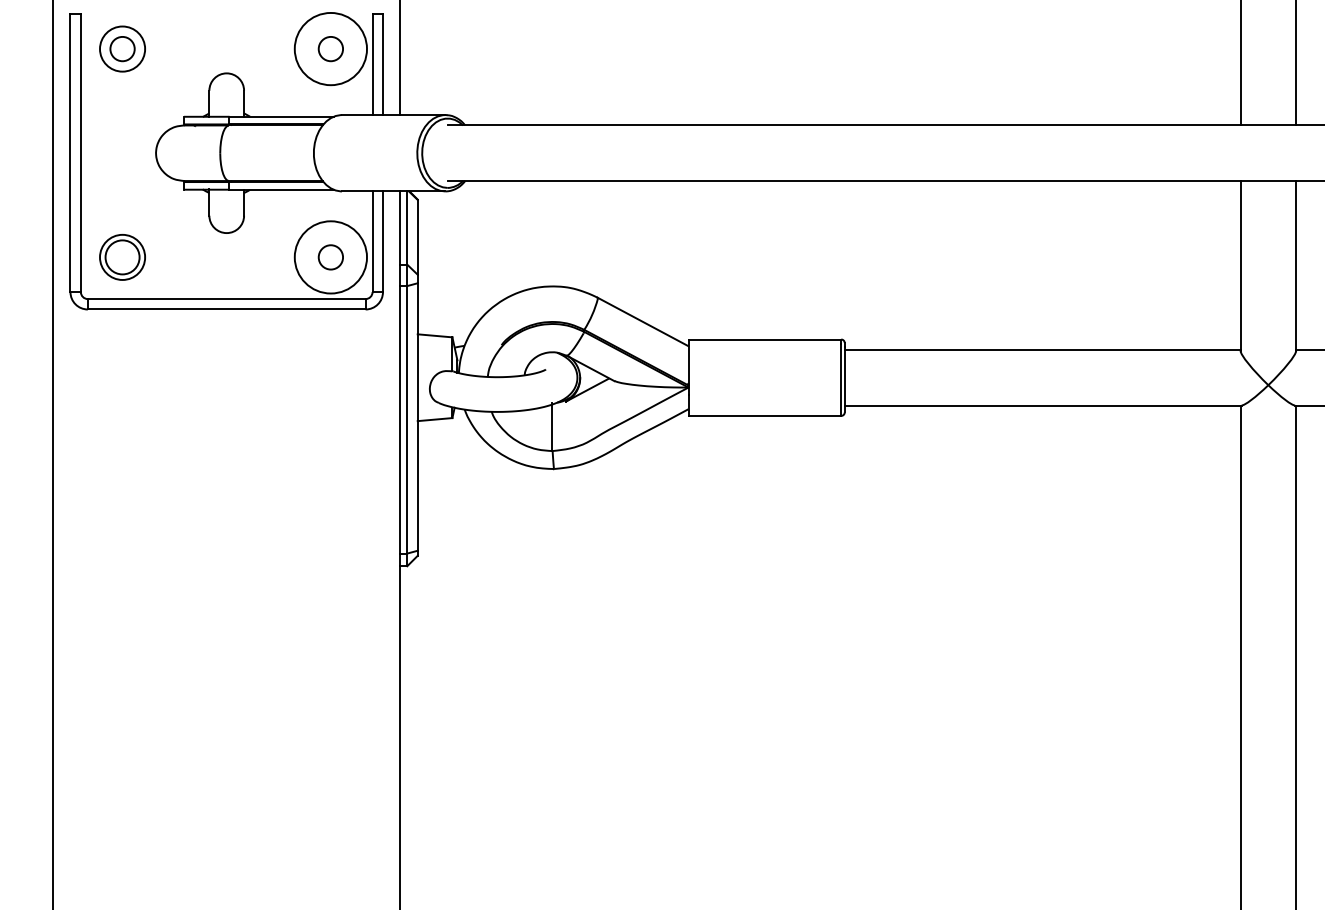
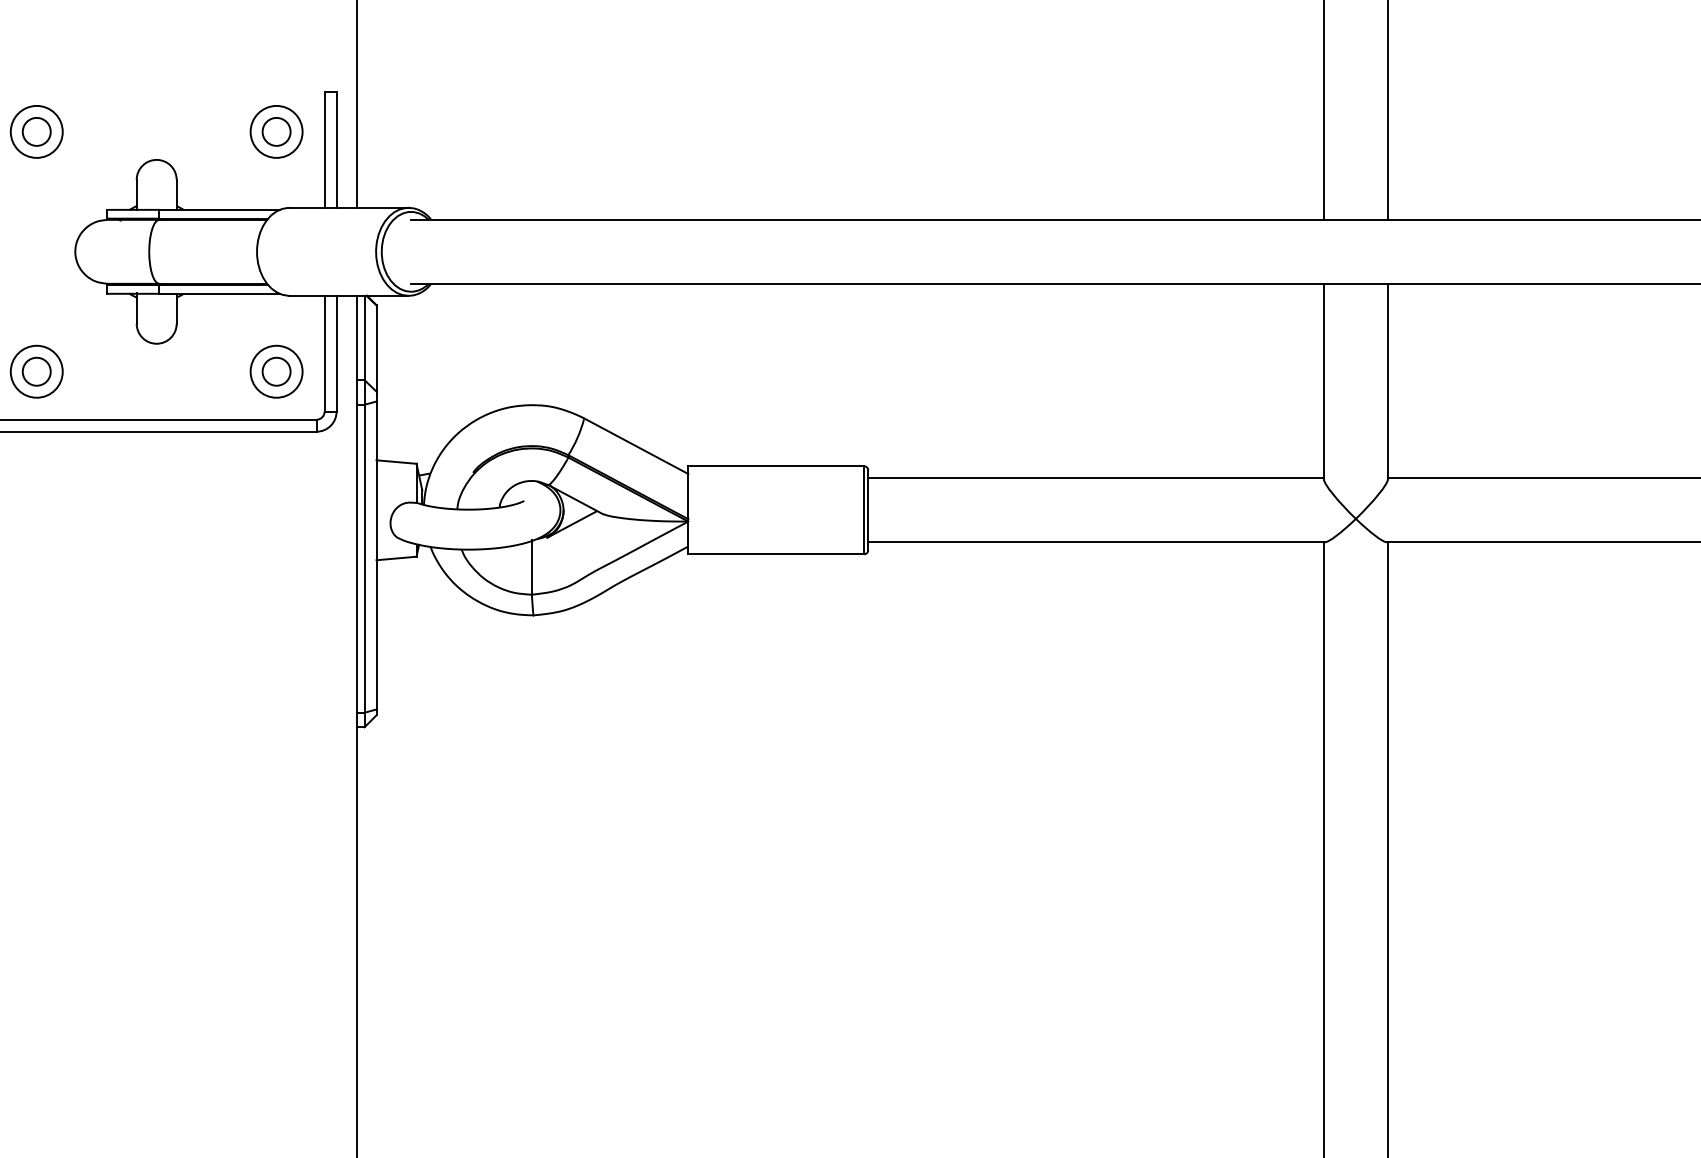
circle: (330, 48) -> (276, 131), size x0.62
circle: (122, 257) -> (36, 371), size x0.71
circle: (330, 257) -> (276, 371), size x0.62

